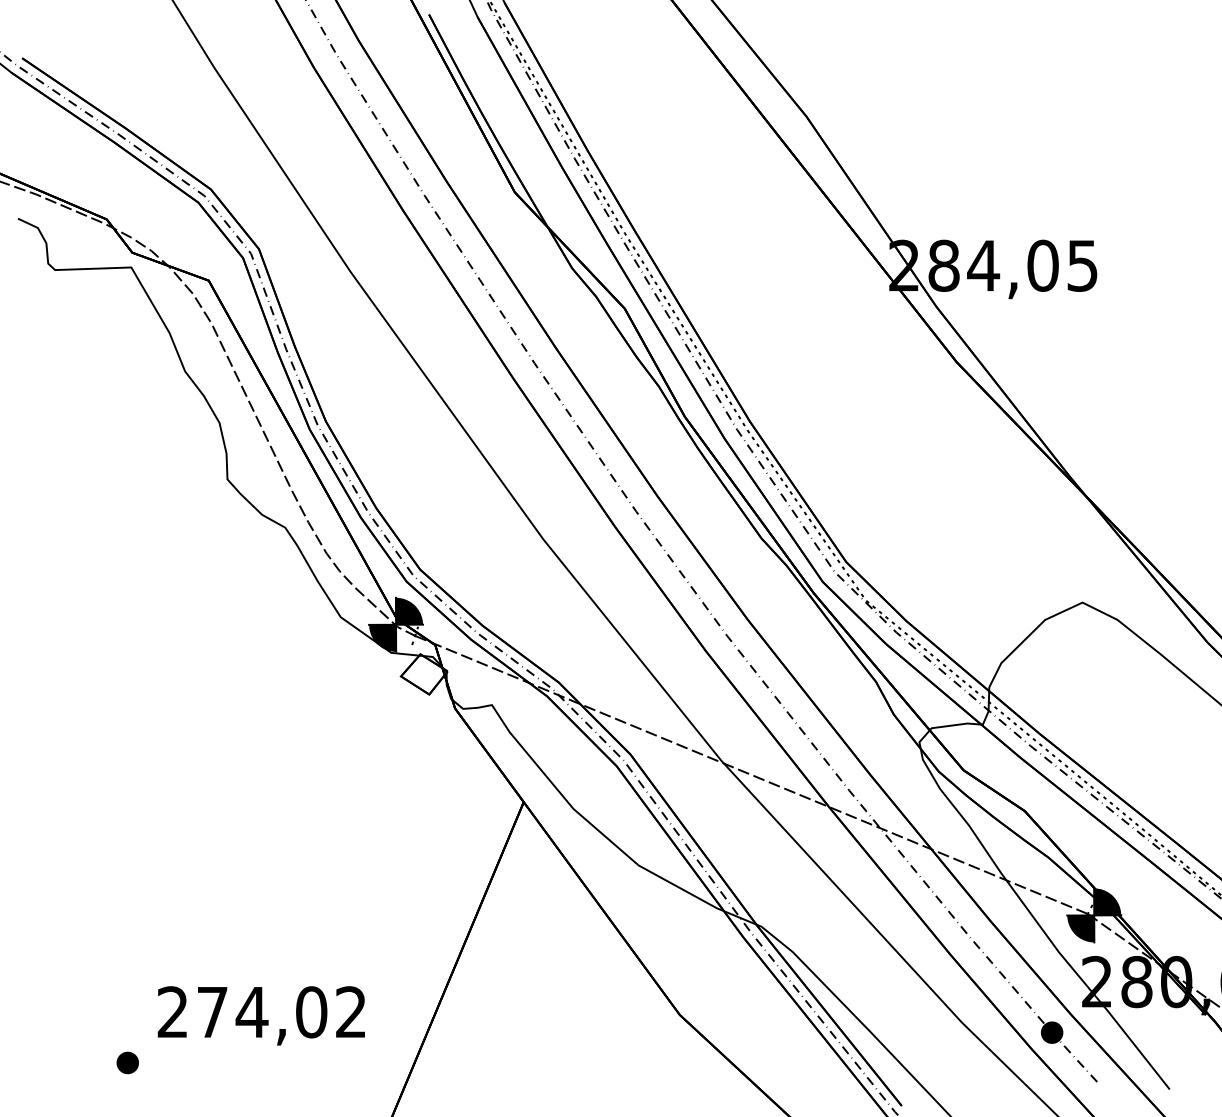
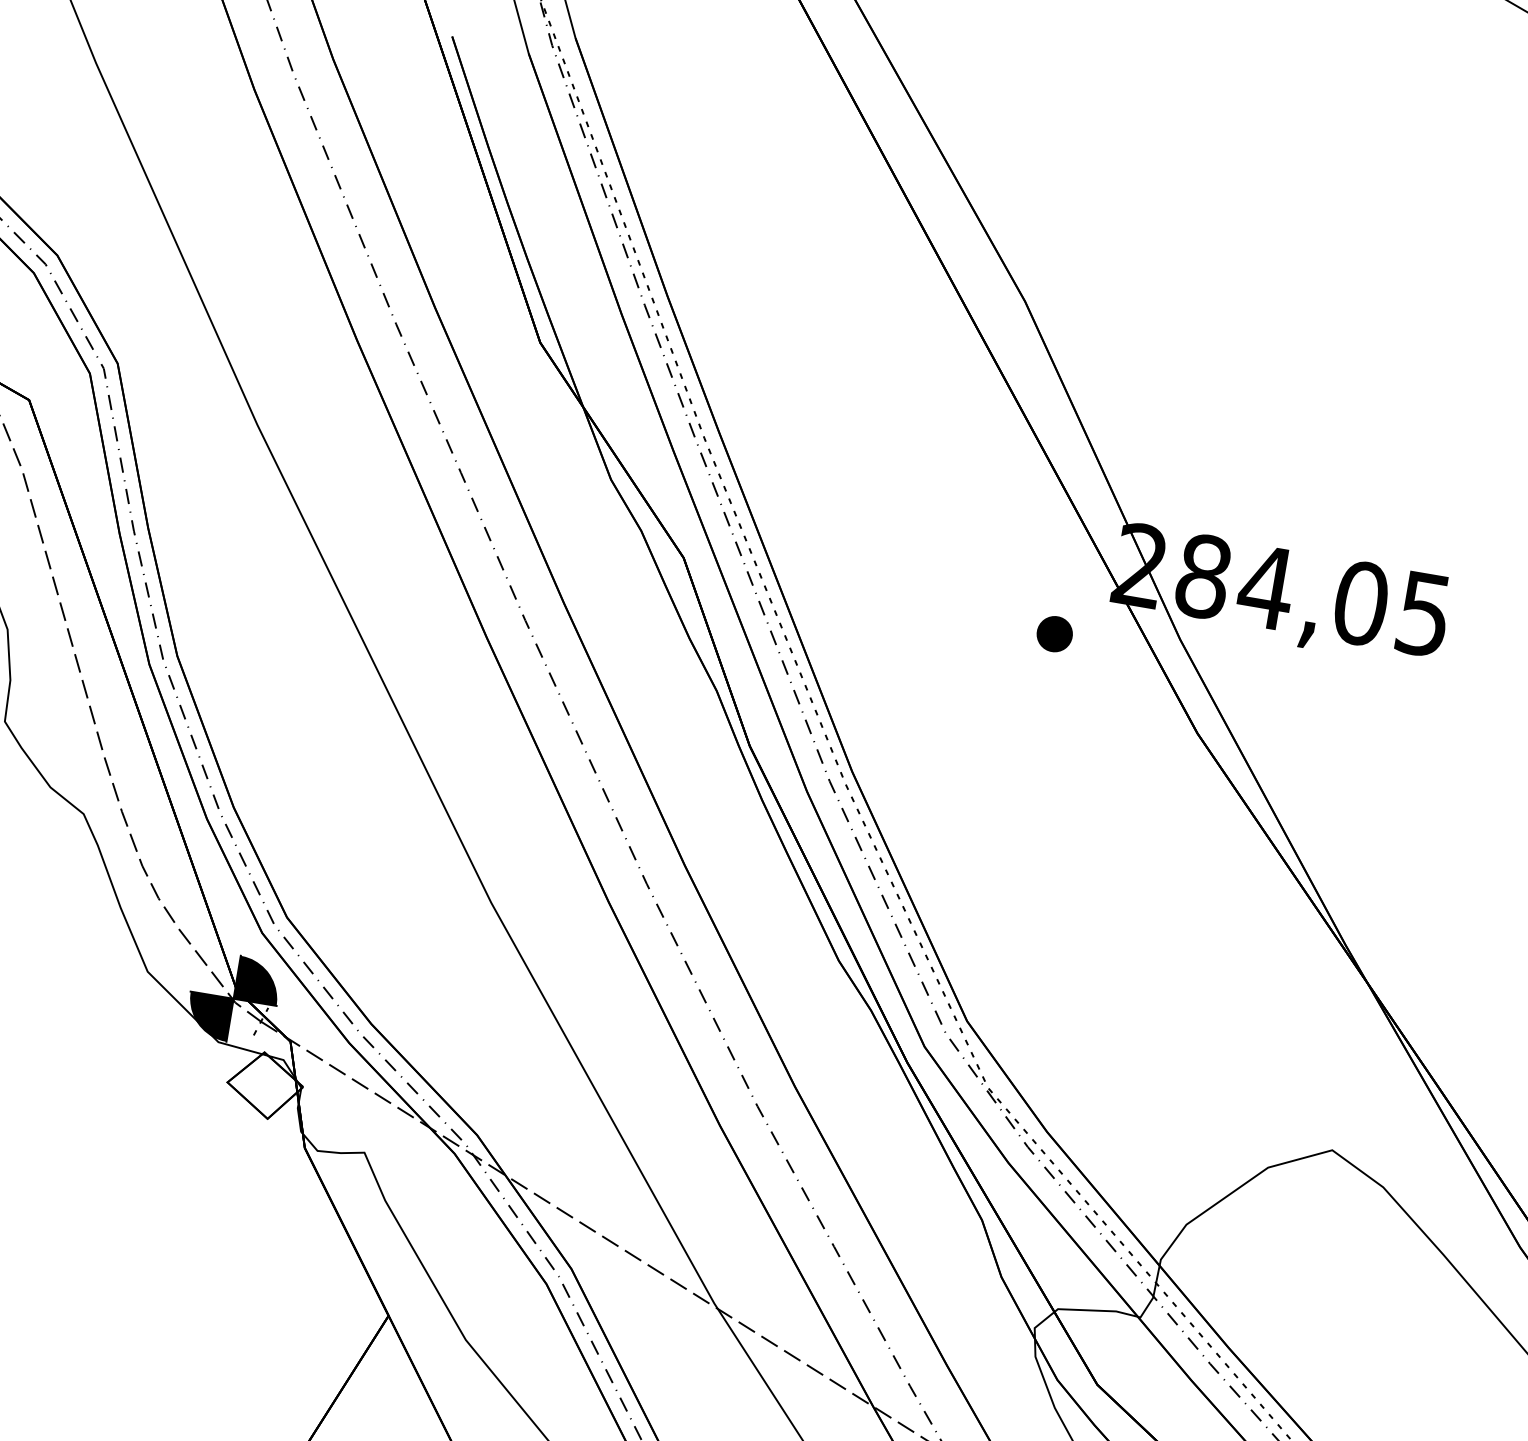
part: (859, 316) -> (1055, 634), added

